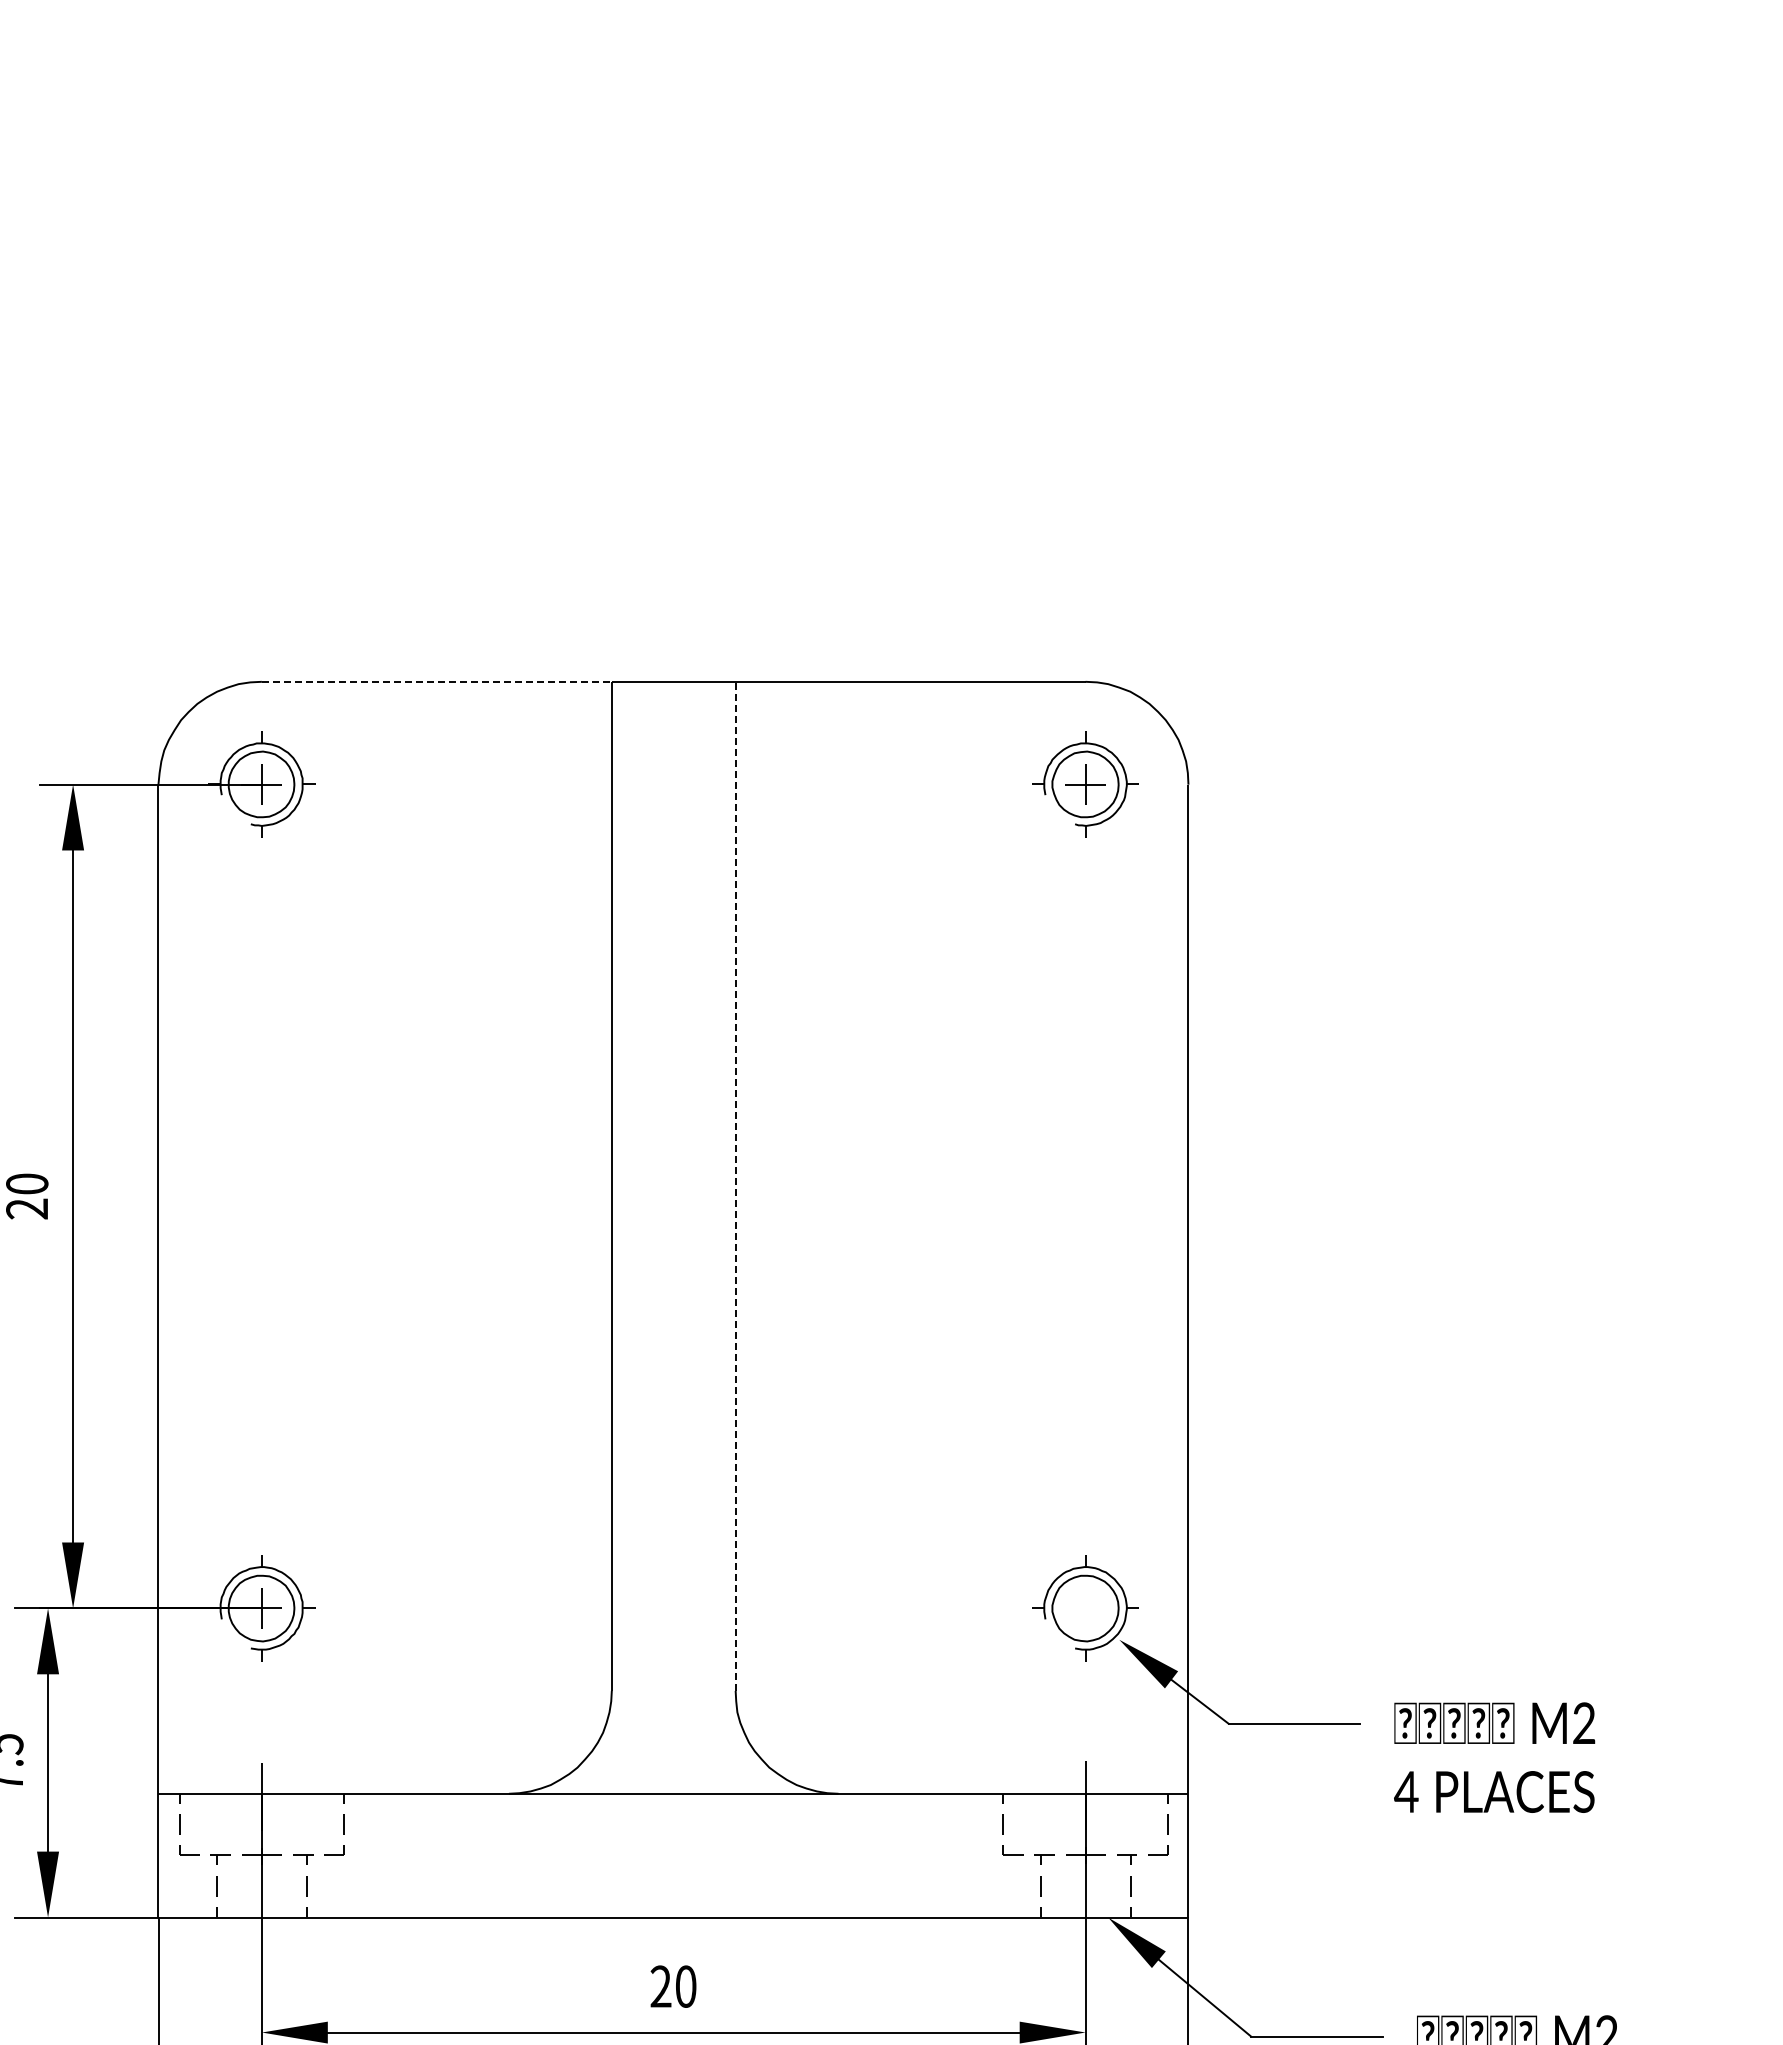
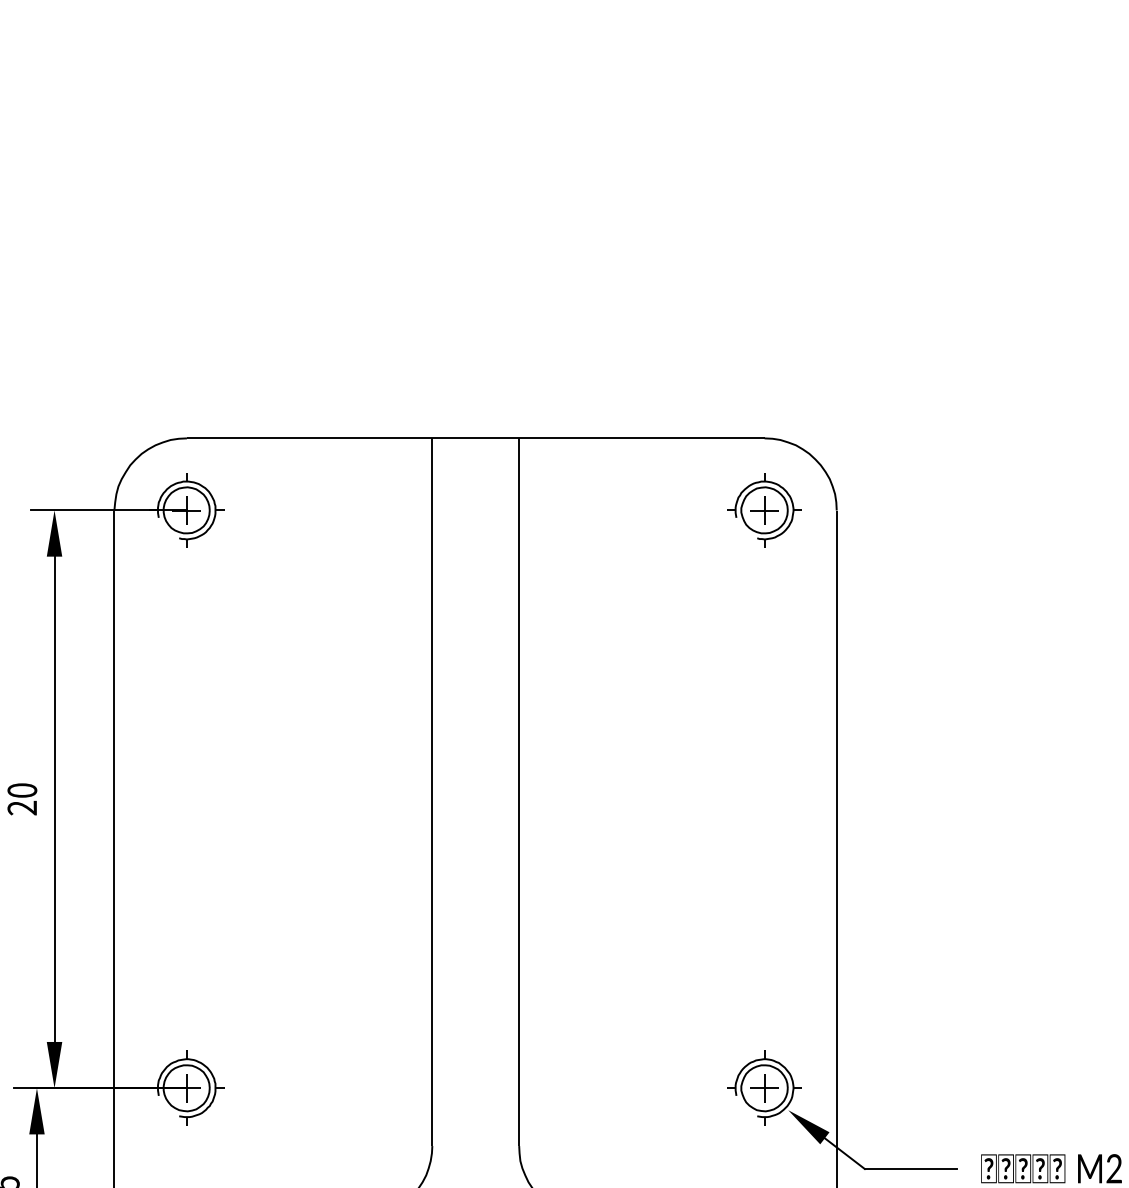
line: (436, 681) -> (309, 438), dashed -> solid
line: (735, 1186) -> (519, 792), dashed -> solid
part: (1085, 1608) -> (764, 1088), added

